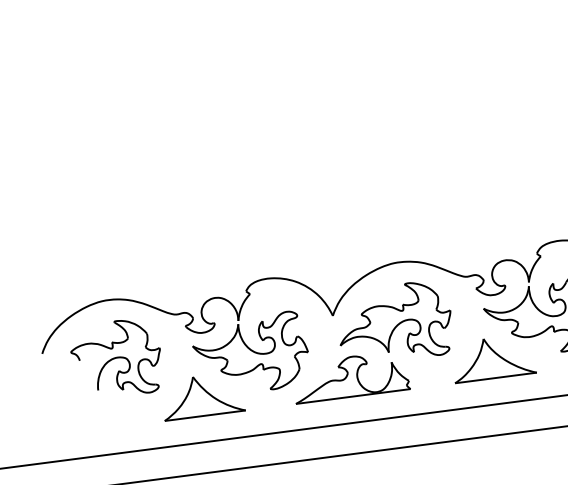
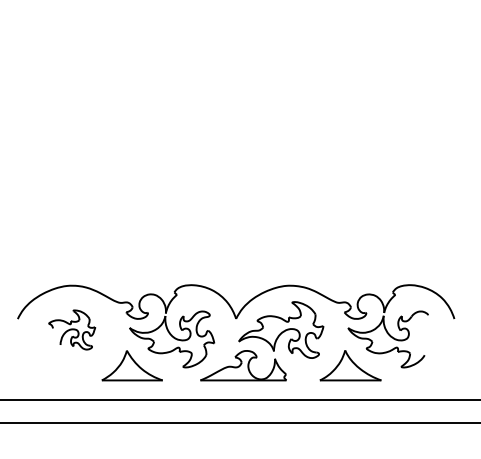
part: (115, 358) -> (71, 329), size x0.7

